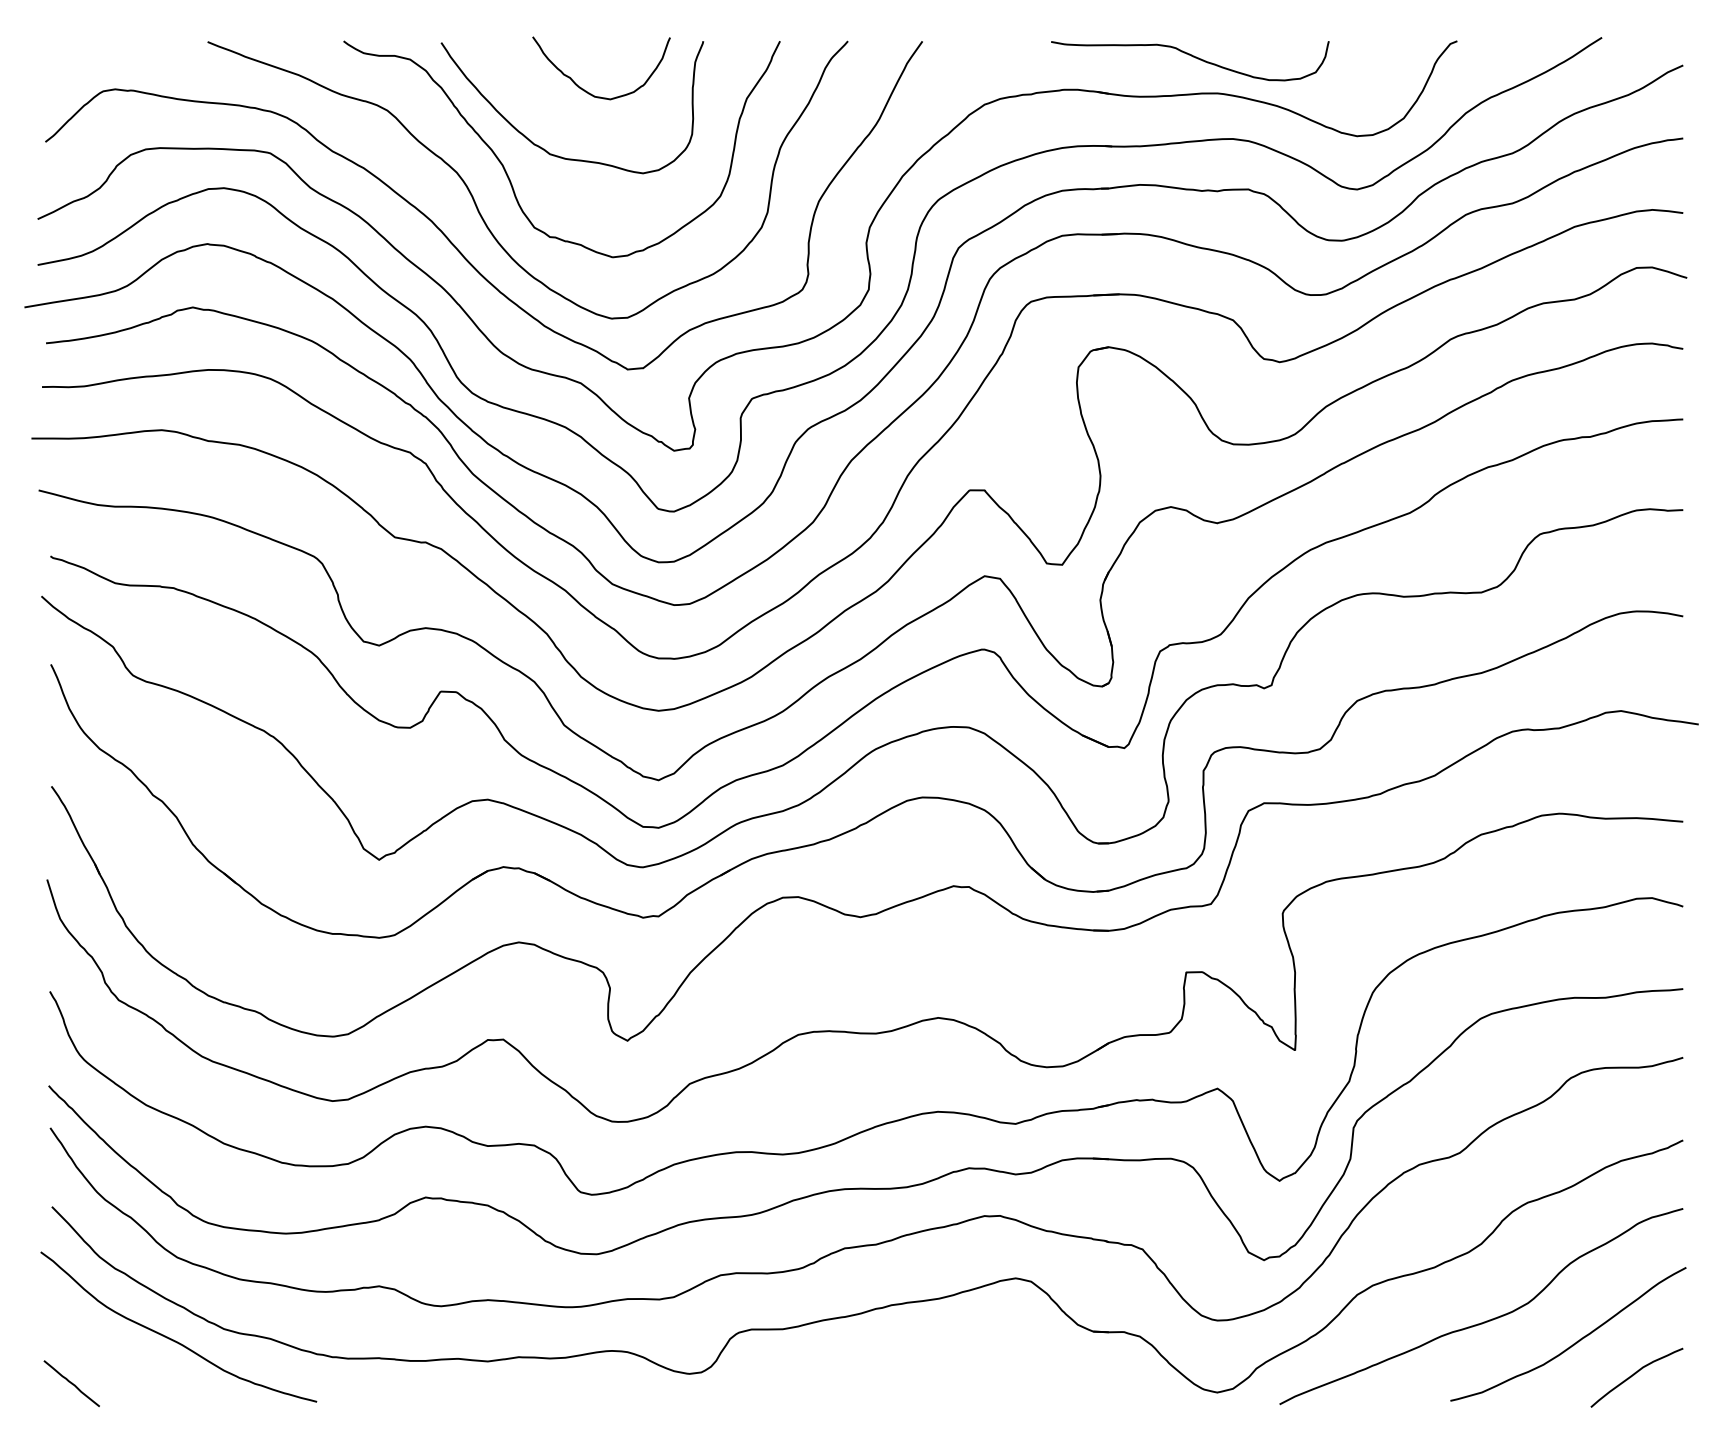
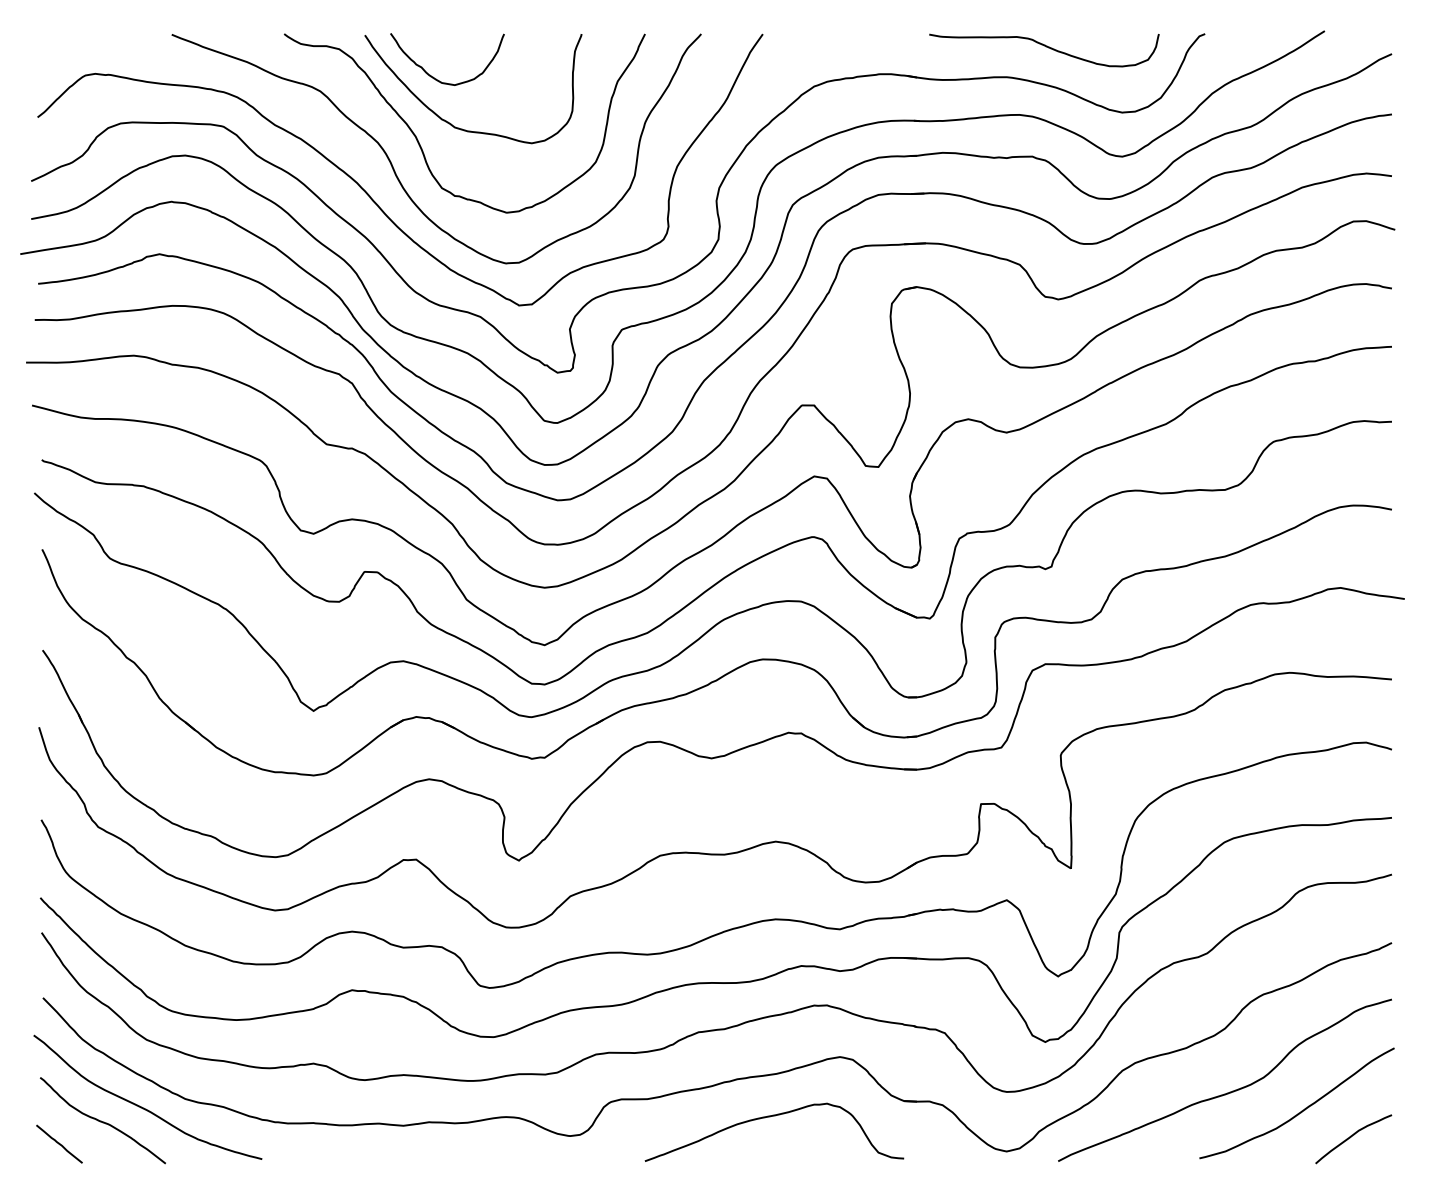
curve: (1192, 57) -> (1046, 47), moved
curve: (588, 91) -> (436, 78), moved
curve: (931, 1351) -> (770, 1117), added
curve: (122, 1355) -> (101, 1120), added

